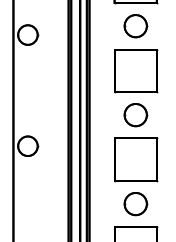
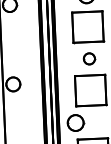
part: (135, 115) -> (89, 59), size x0.7
part: (135, 204) -> (75, 123), moved

